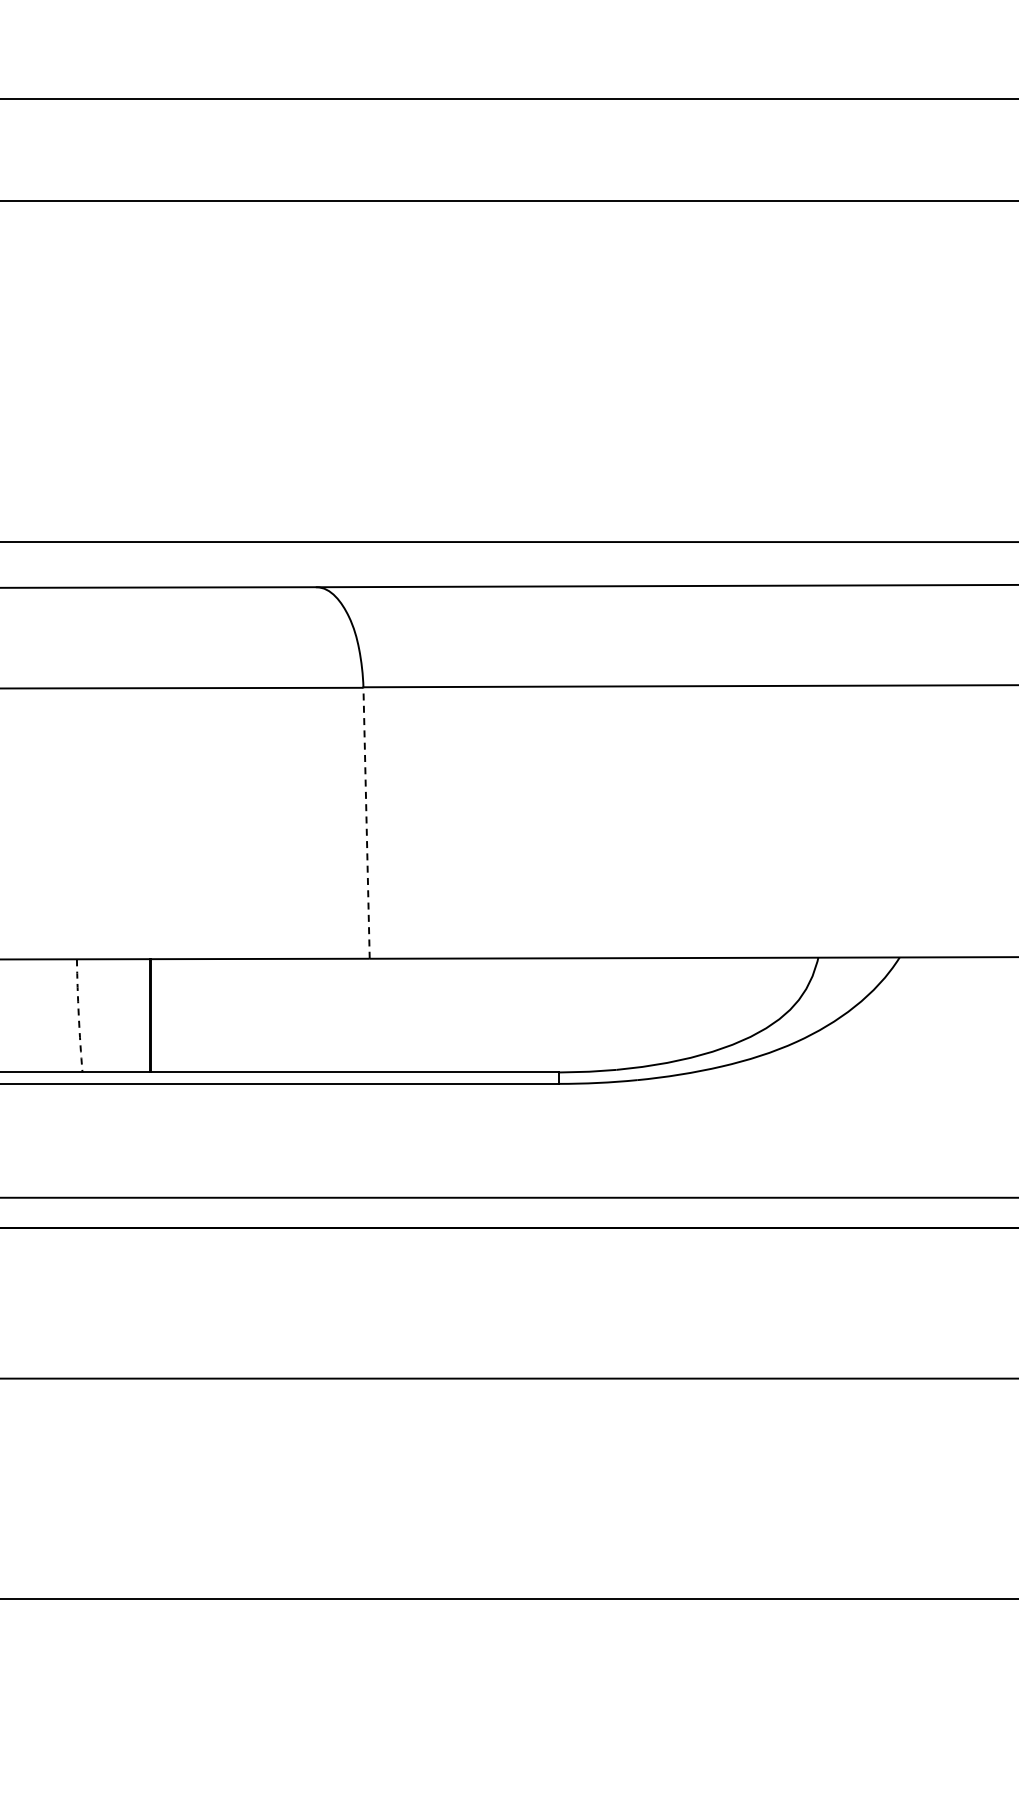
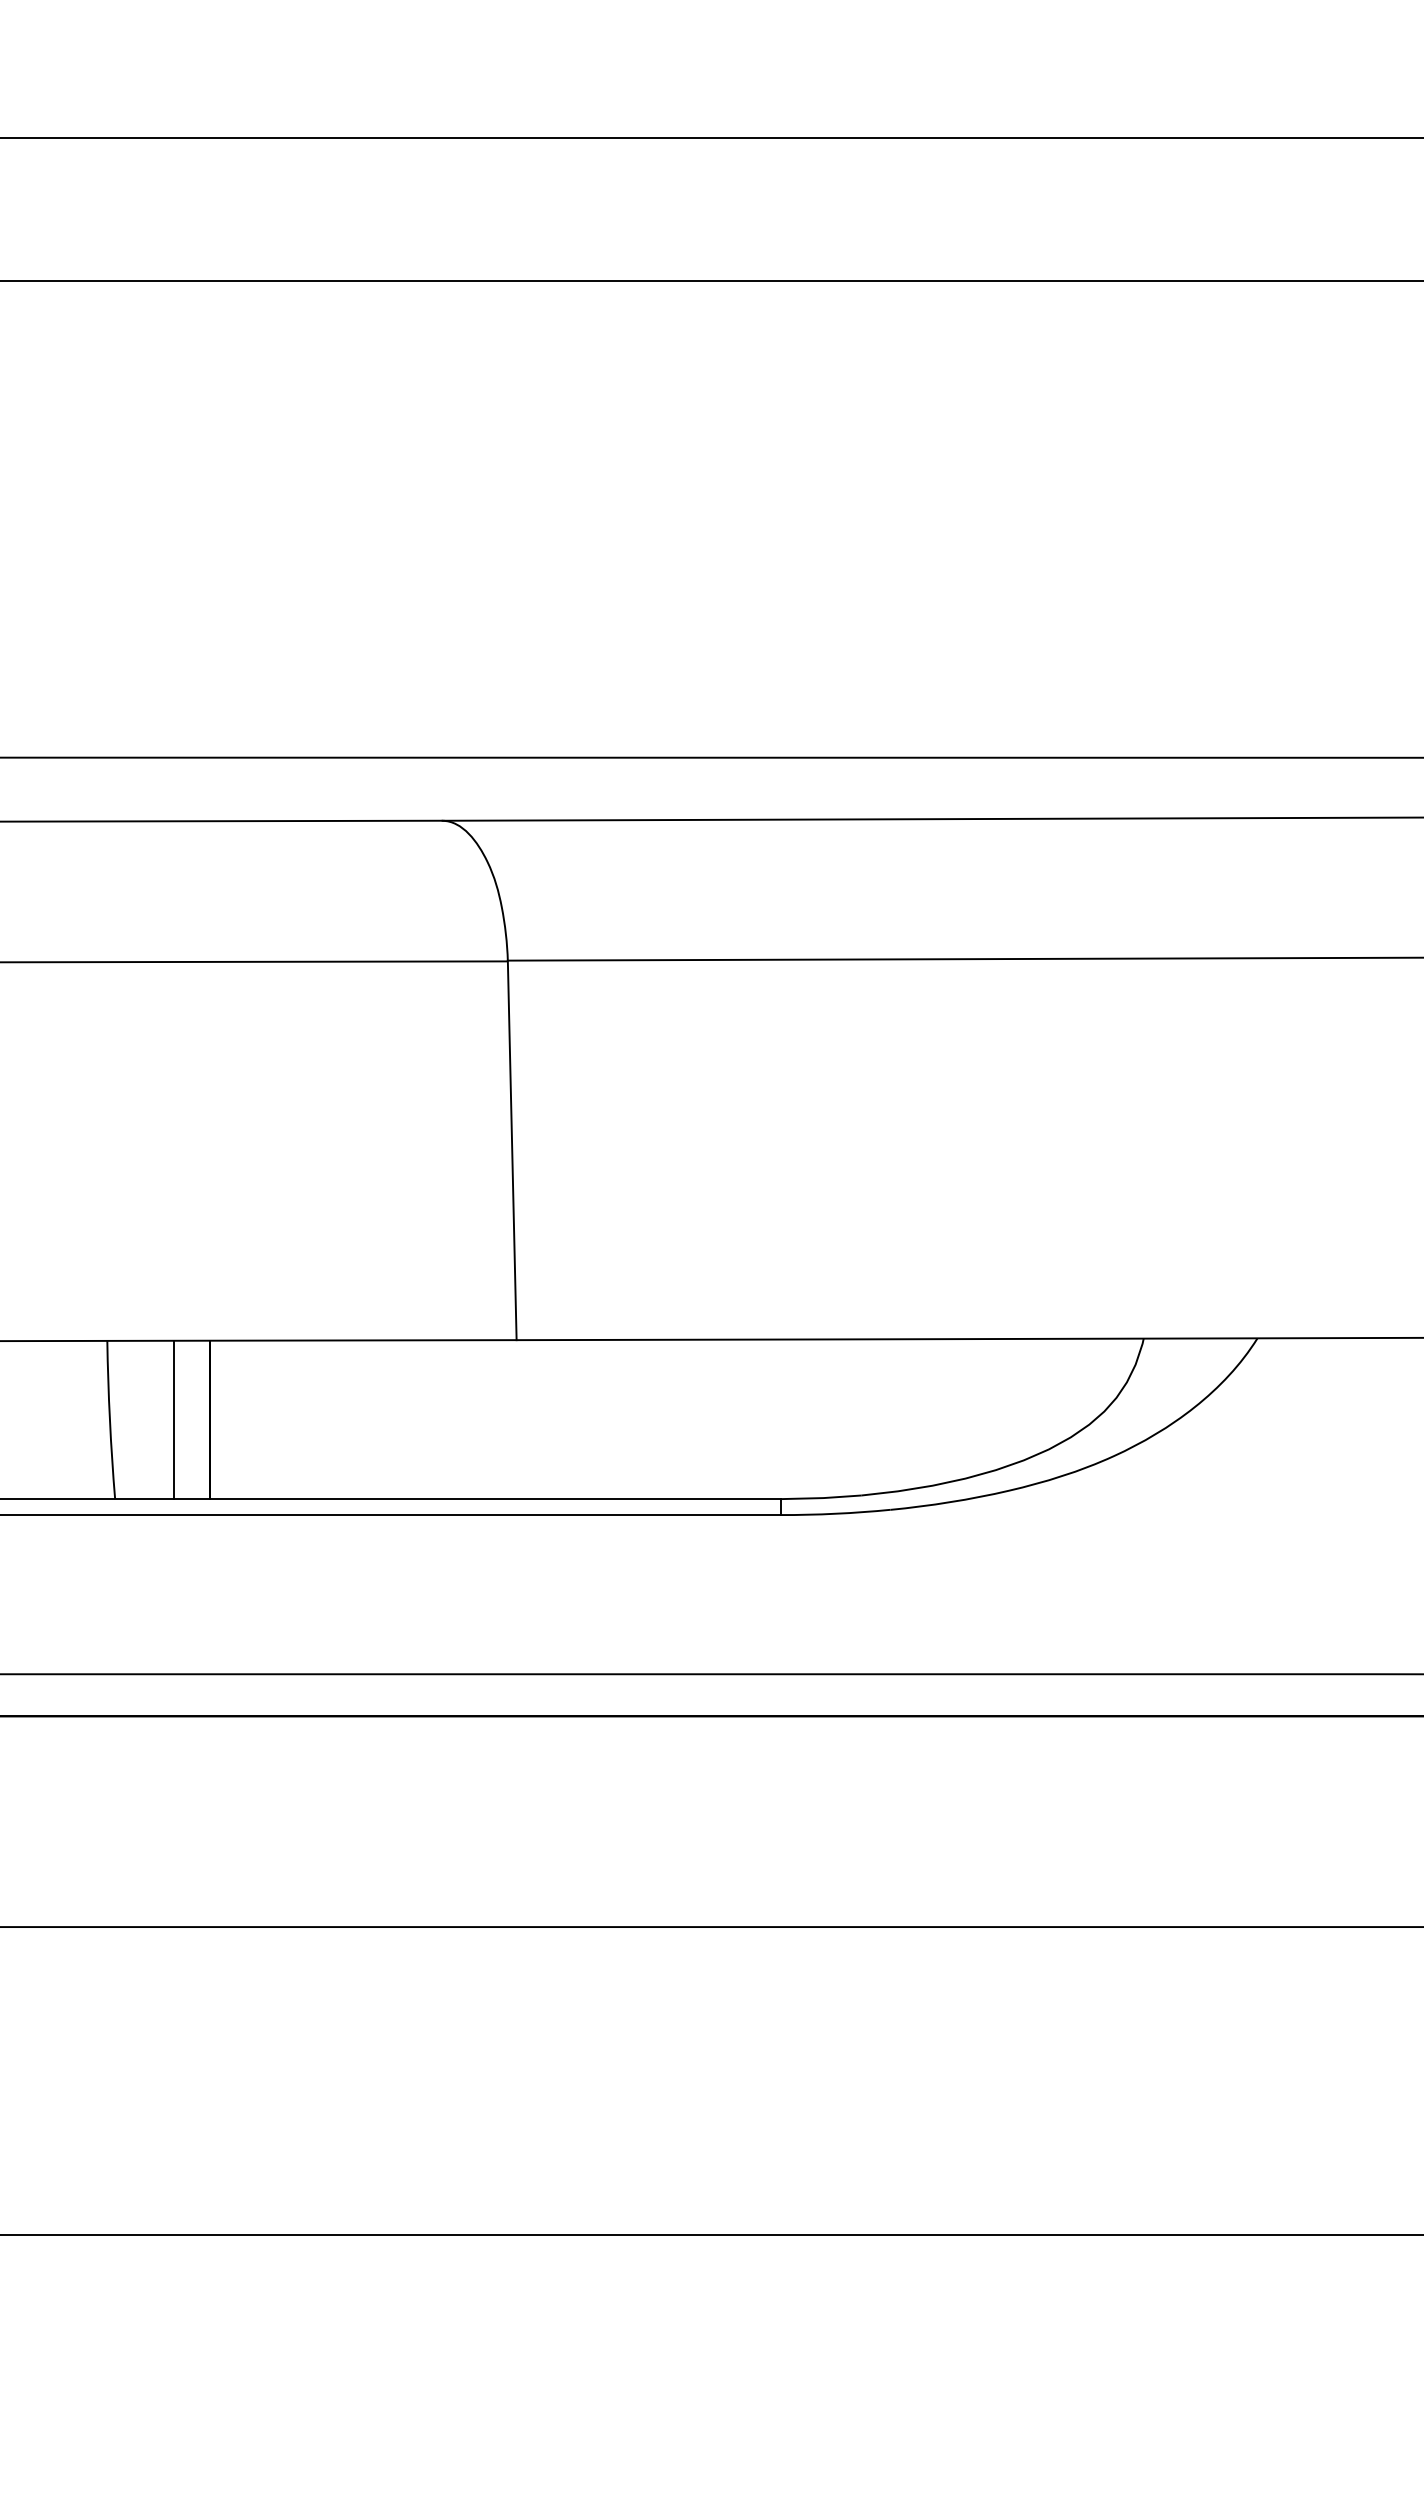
line: (366, 823) -> (512, 1151), dashed -> solid
arc: (78, 1015) -> (109, 1419), dashed -> solid
line: (124, 1015) -> (173, 1419), added

